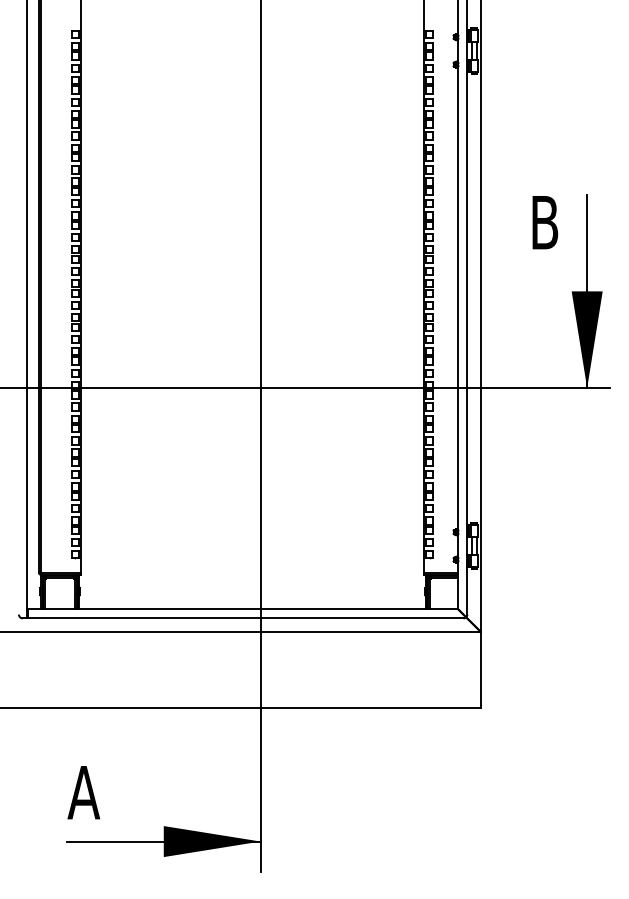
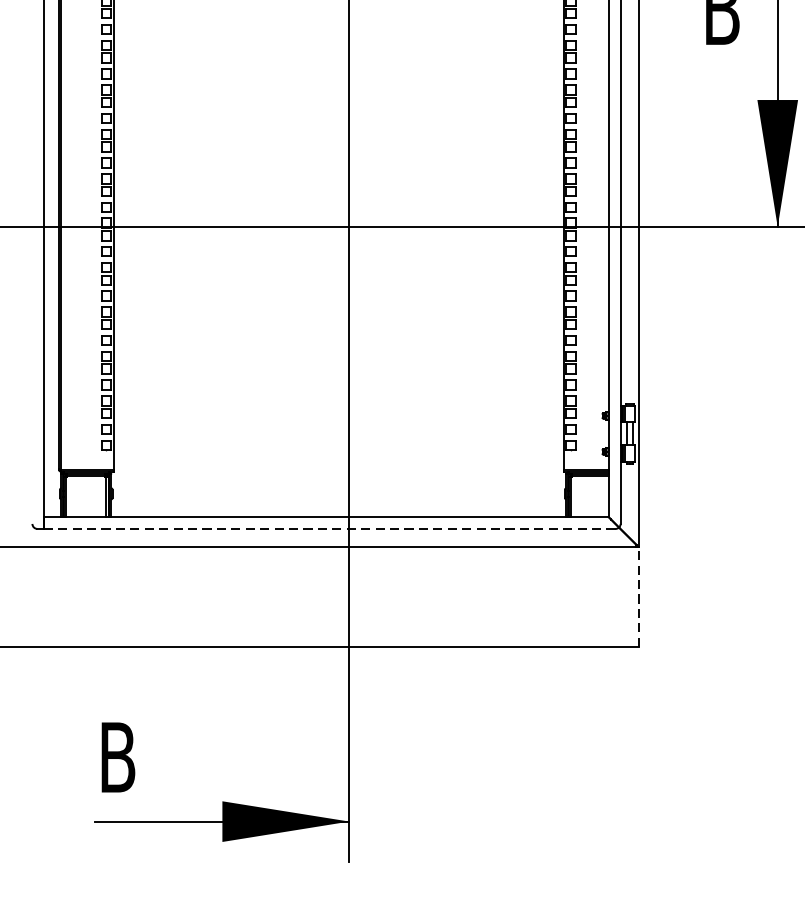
line: (246, 618) -> (330, 529), solid -> dashed
line: (481, 669) -> (639, 595), solid -> dashed
text: (83, 792) -> (117, 757), A -> B

